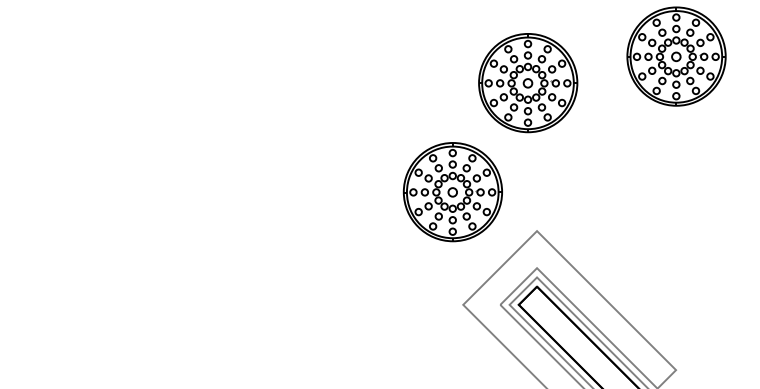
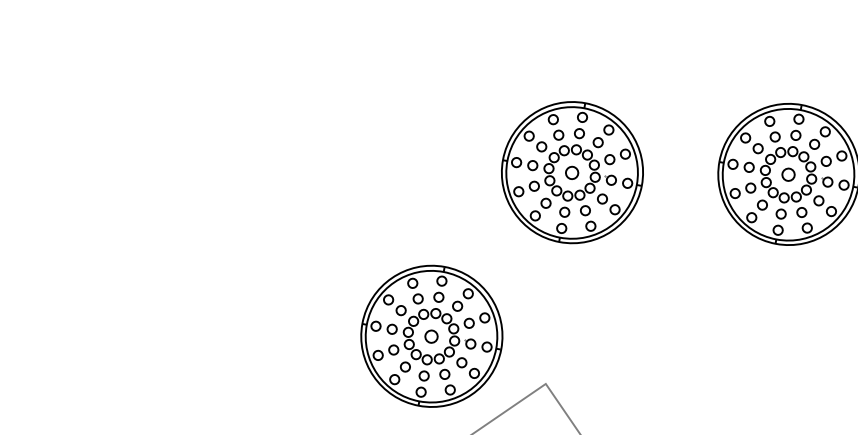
part: (452, 192) -> (431, 336), moved

